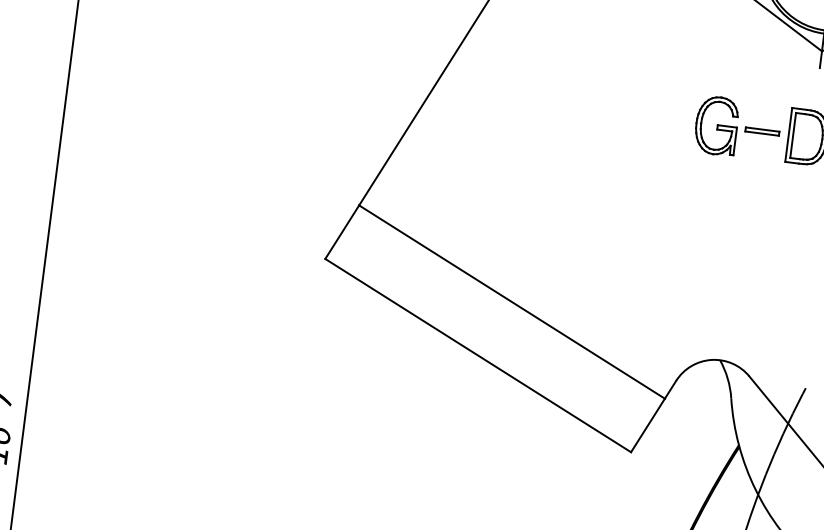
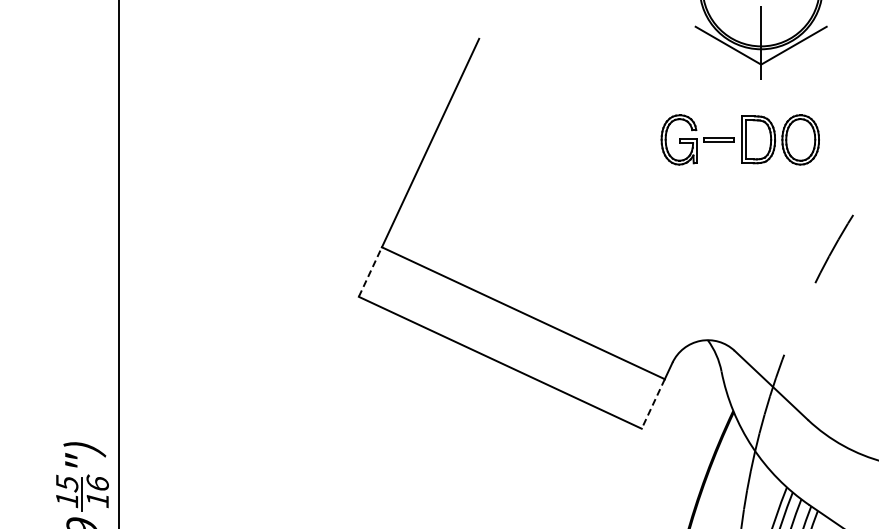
line: (342, 231) -> (370, 271), solid -> dashed
line: (648, 426) -> (653, 404), solid -> dashed

